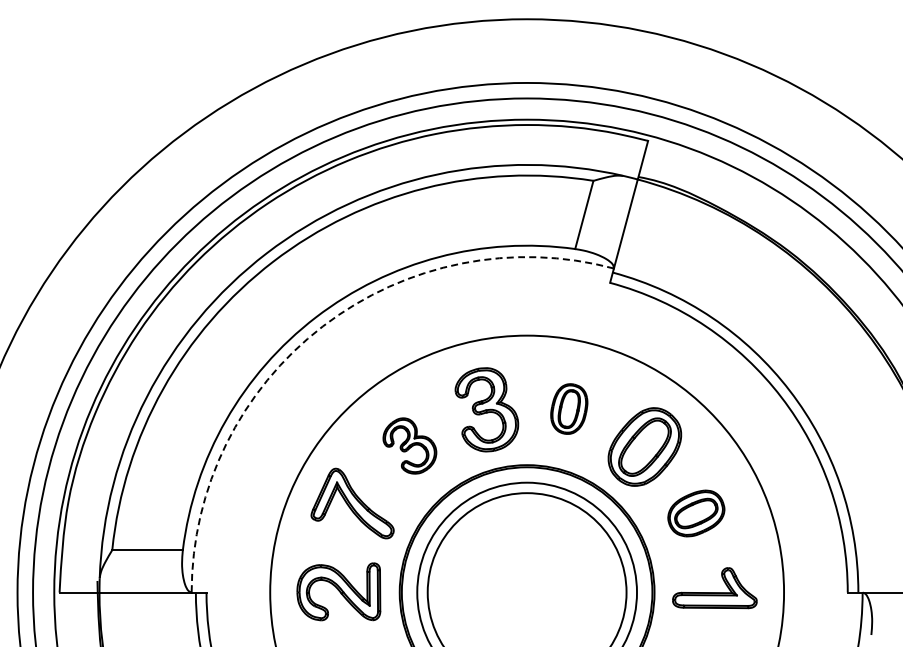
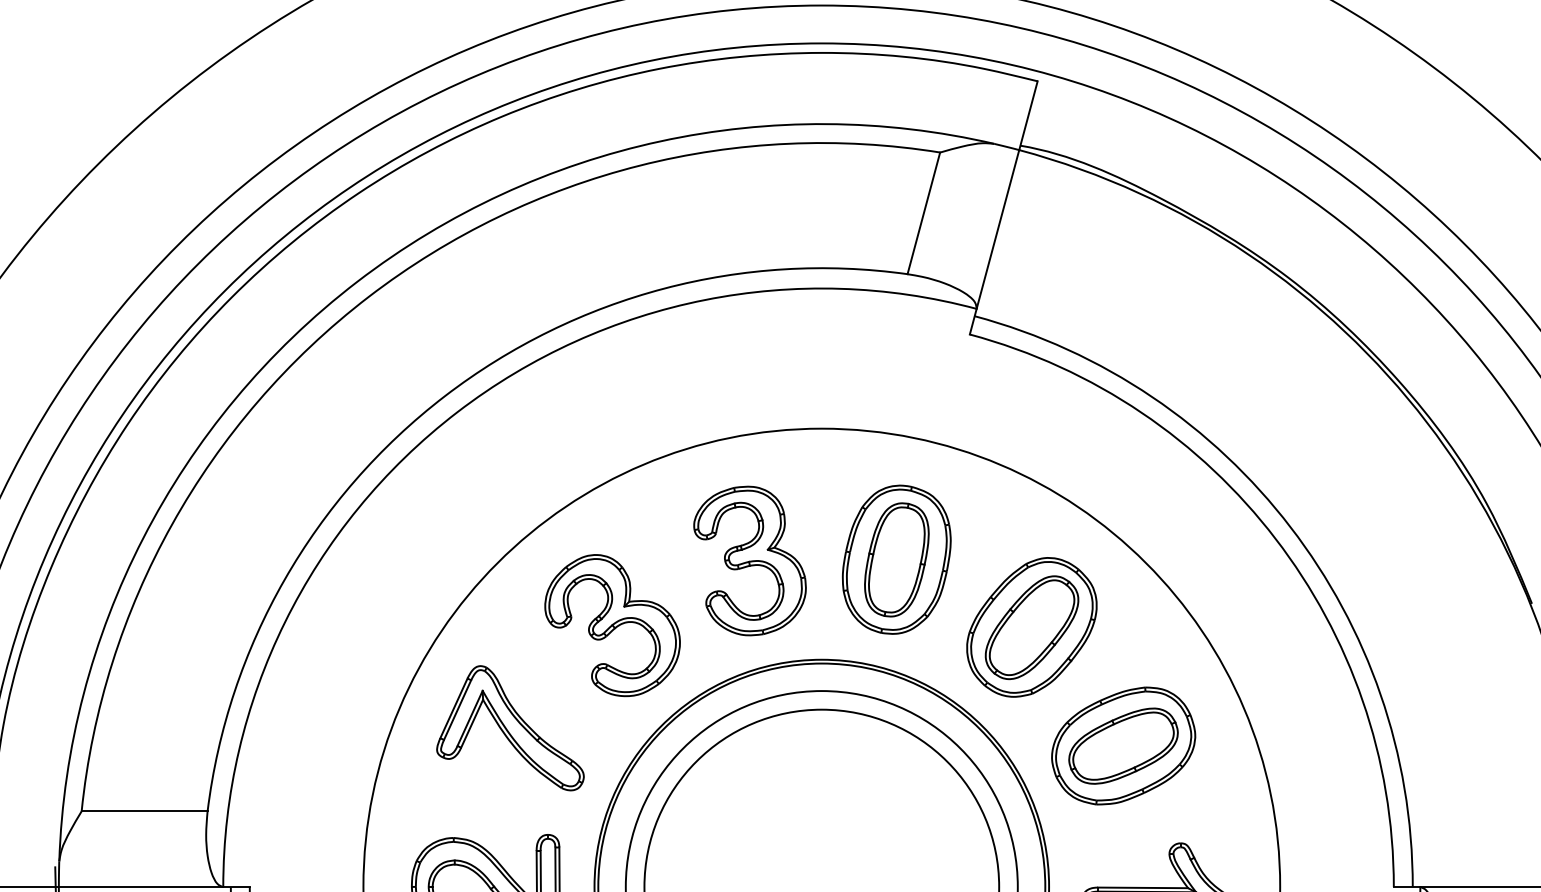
arc: (322, 326) -> (456, 412), dashed -> solid
part: (569, 408) -> (897, 558), size x1.67
part: (409, 445) -> (611, 624), size x1.43
part: (696, 513) -> (1123, 745), size x1.43

